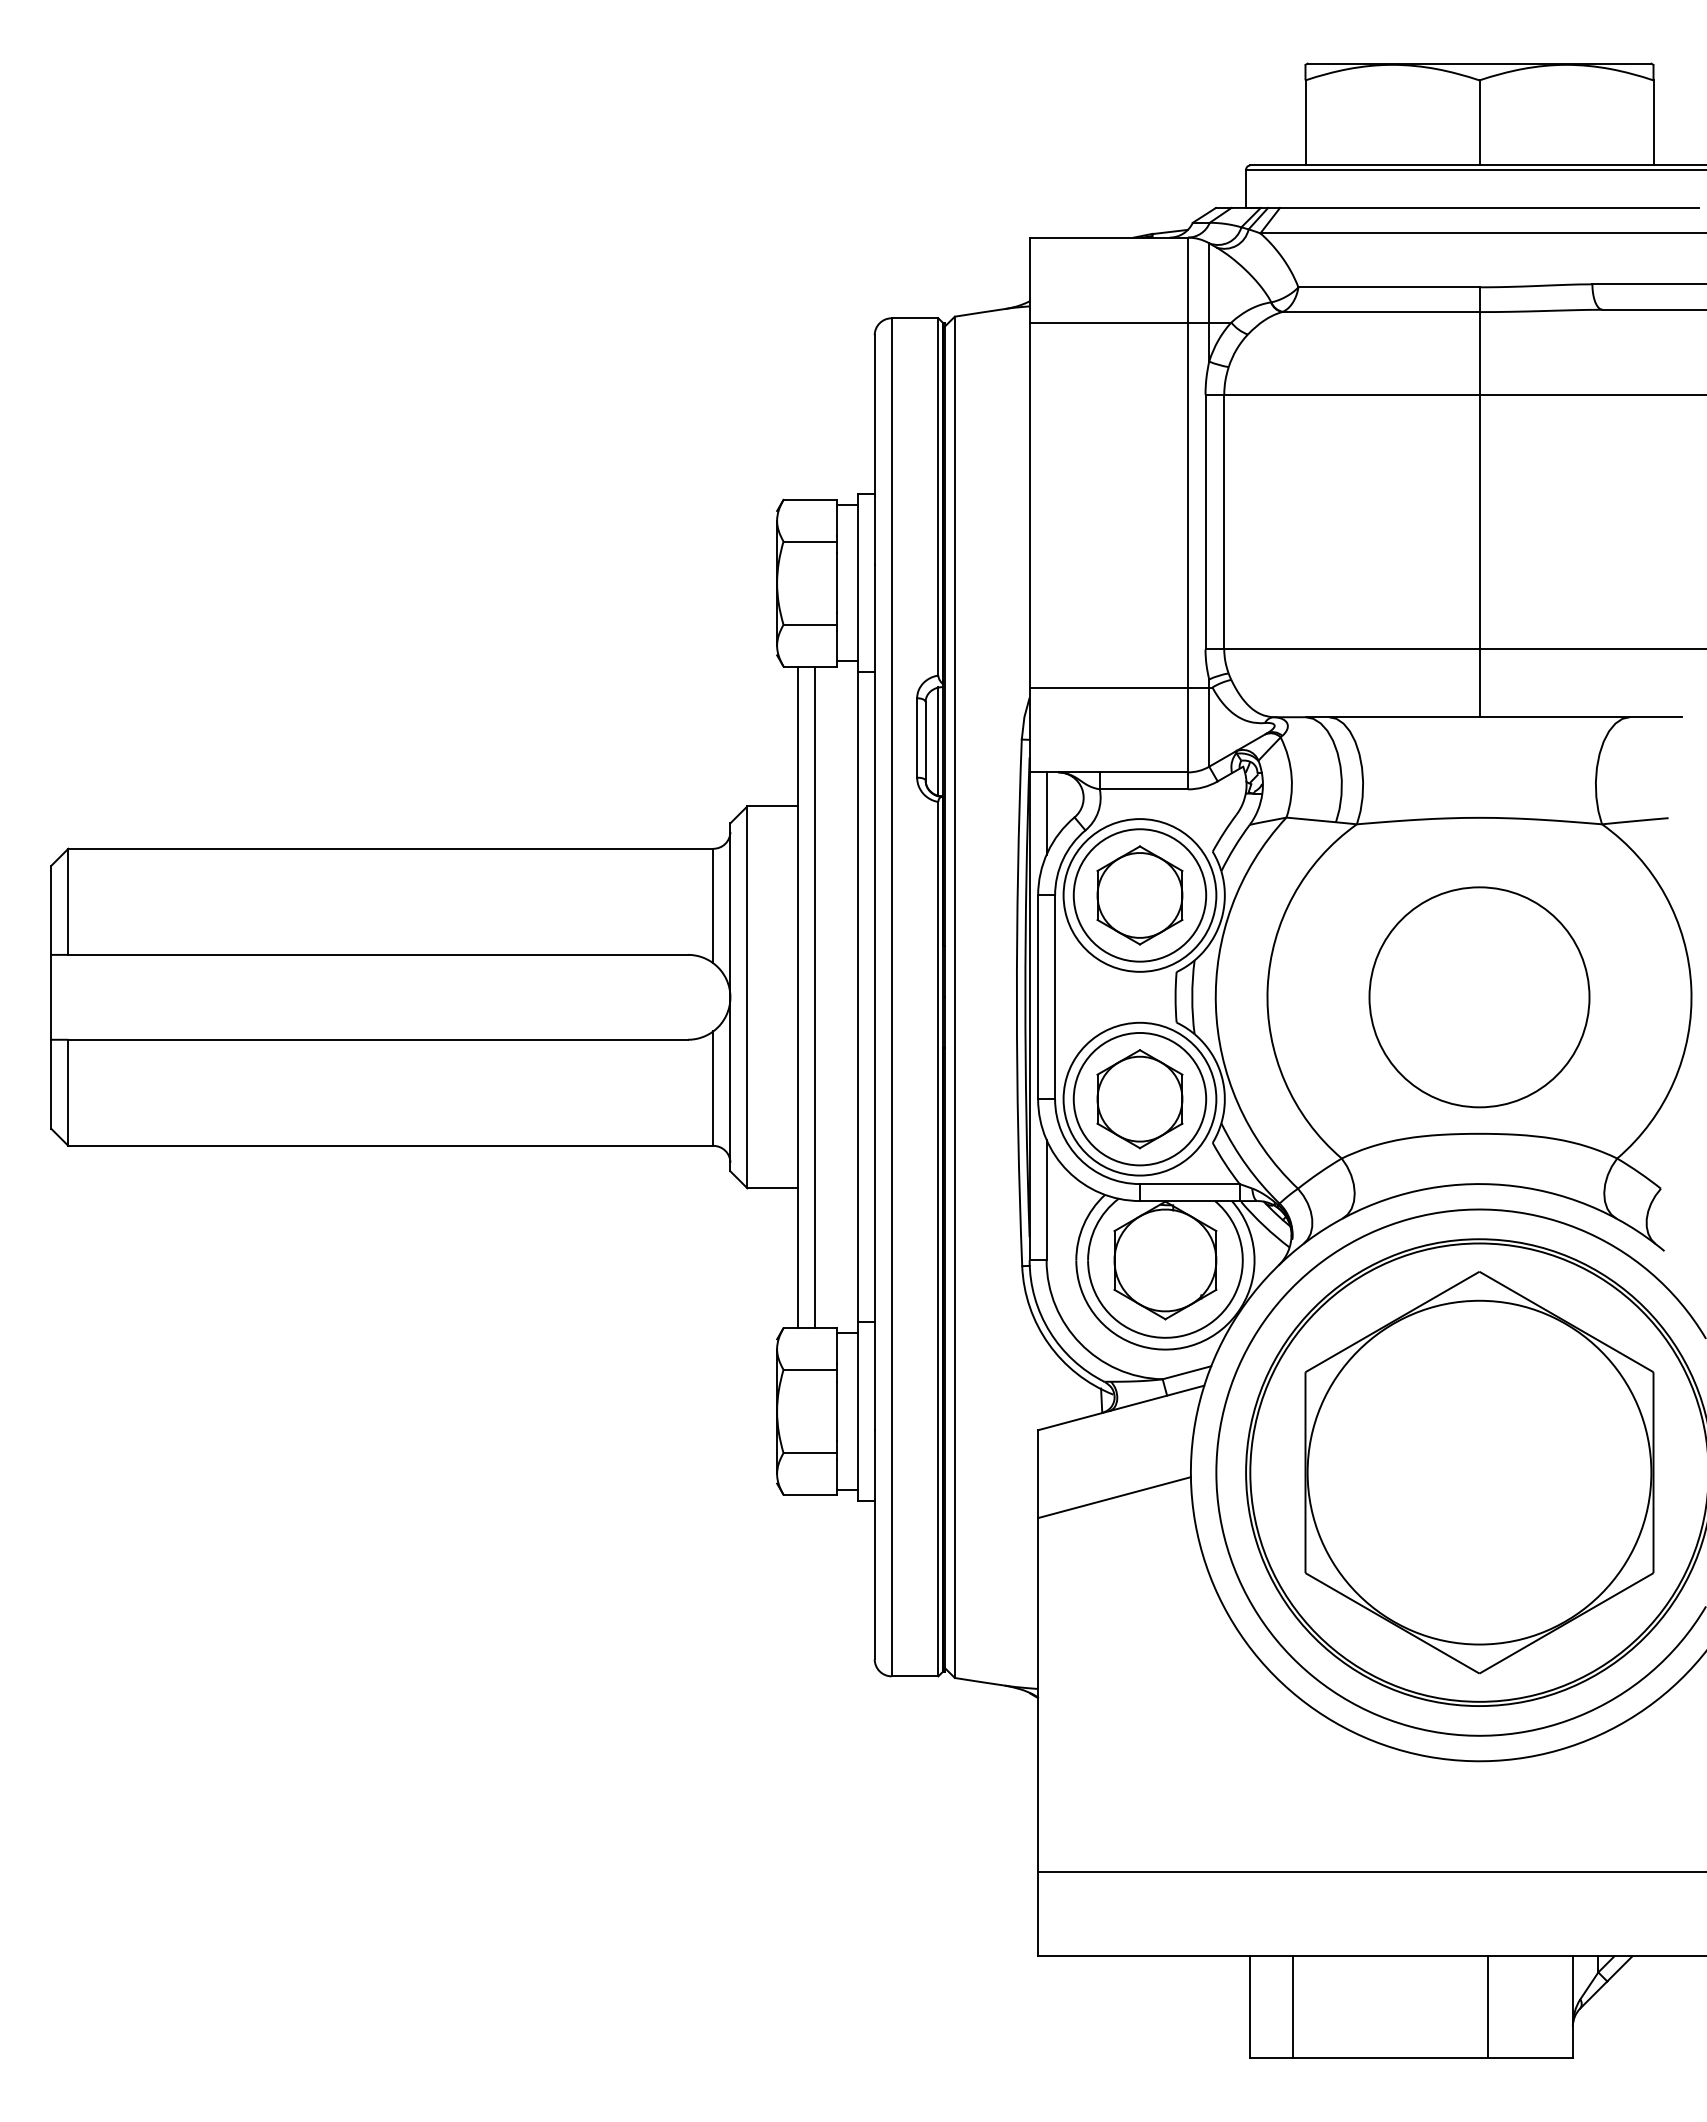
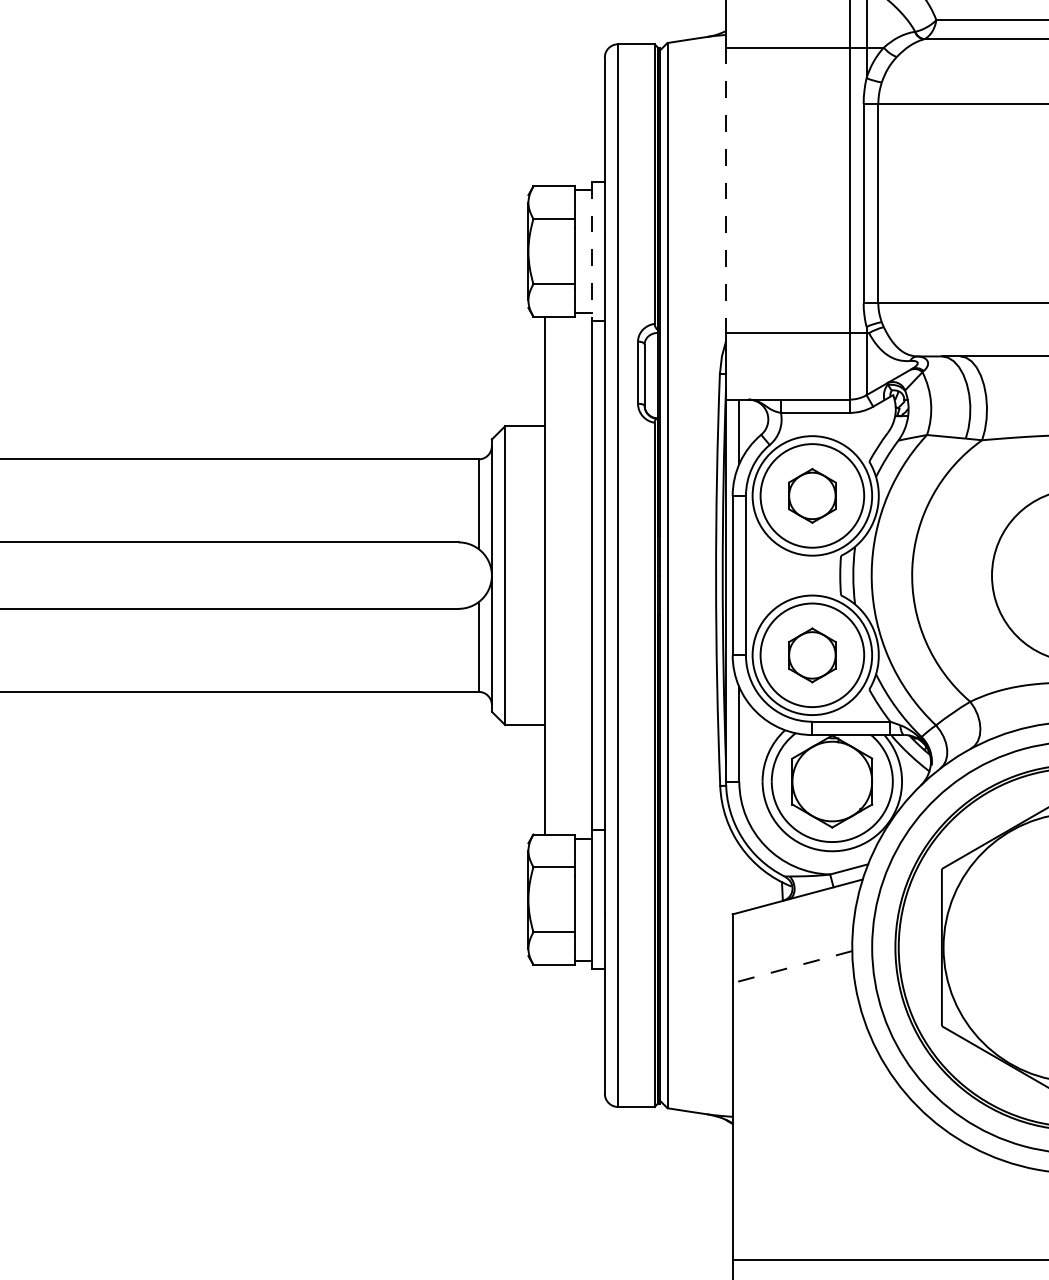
line: (1029, 505) -> (725, 190), solid -> dashed
line: (857, 583) -> (591, 251), solid -> dashed
line: (938, 741) -> (654, 375), removed
part: (1139, 895) -> (812, 495), size x0.7
line: (815, 997) -> (558, 575), removed
part: (1139, 1099) -> (812, 655), size x0.7
line: (1114, 1497) -> (792, 967), solid -> dashed

